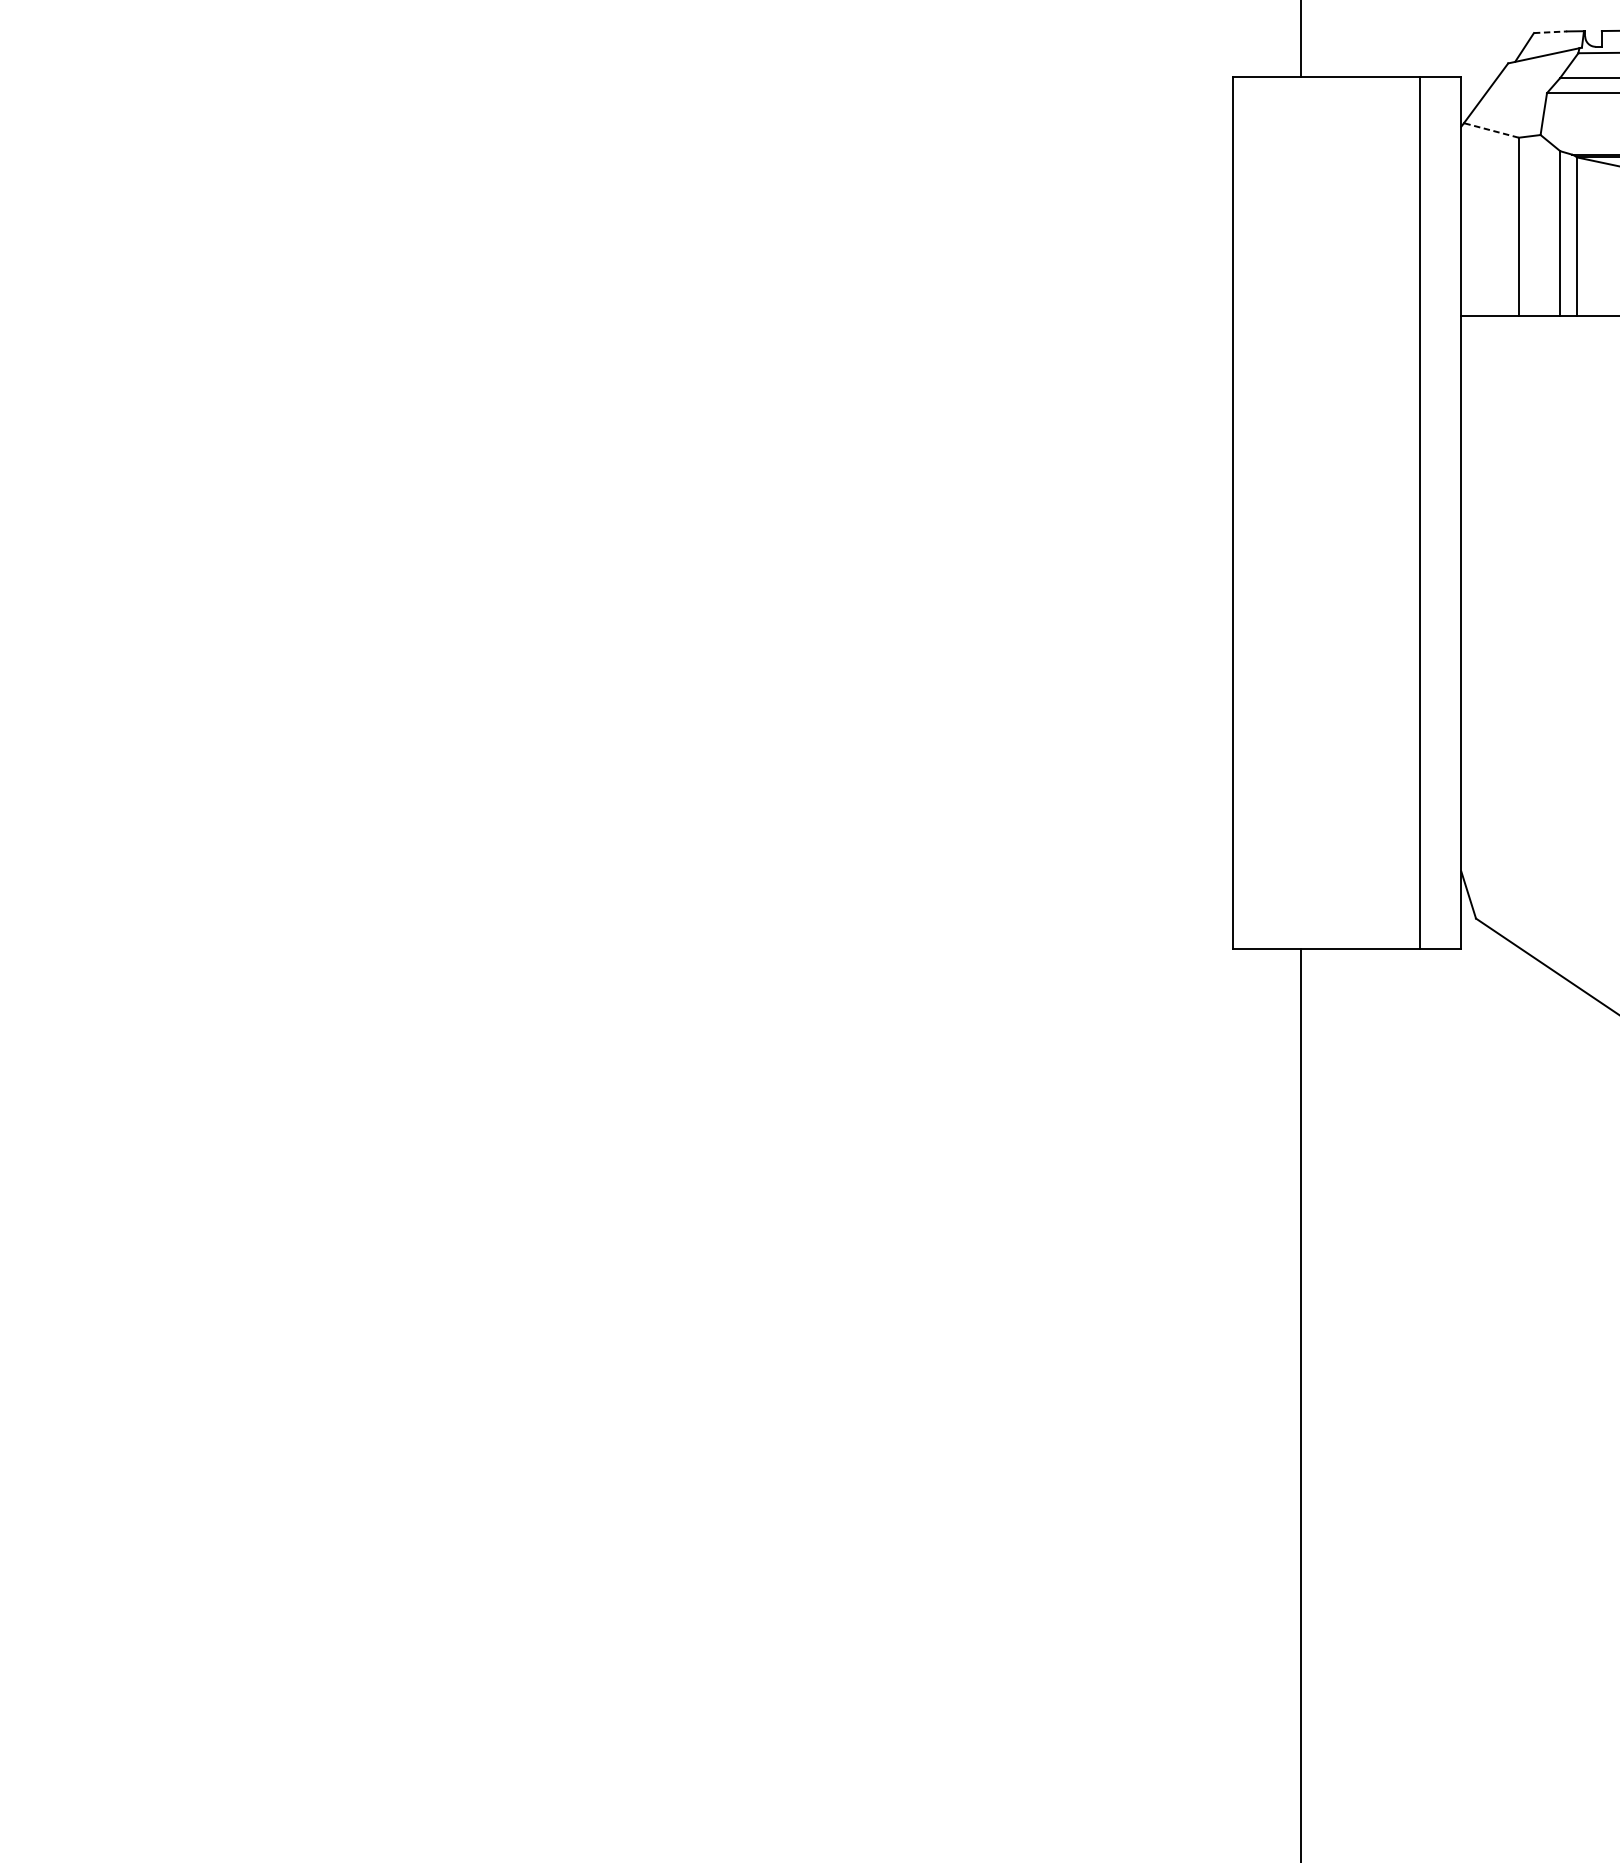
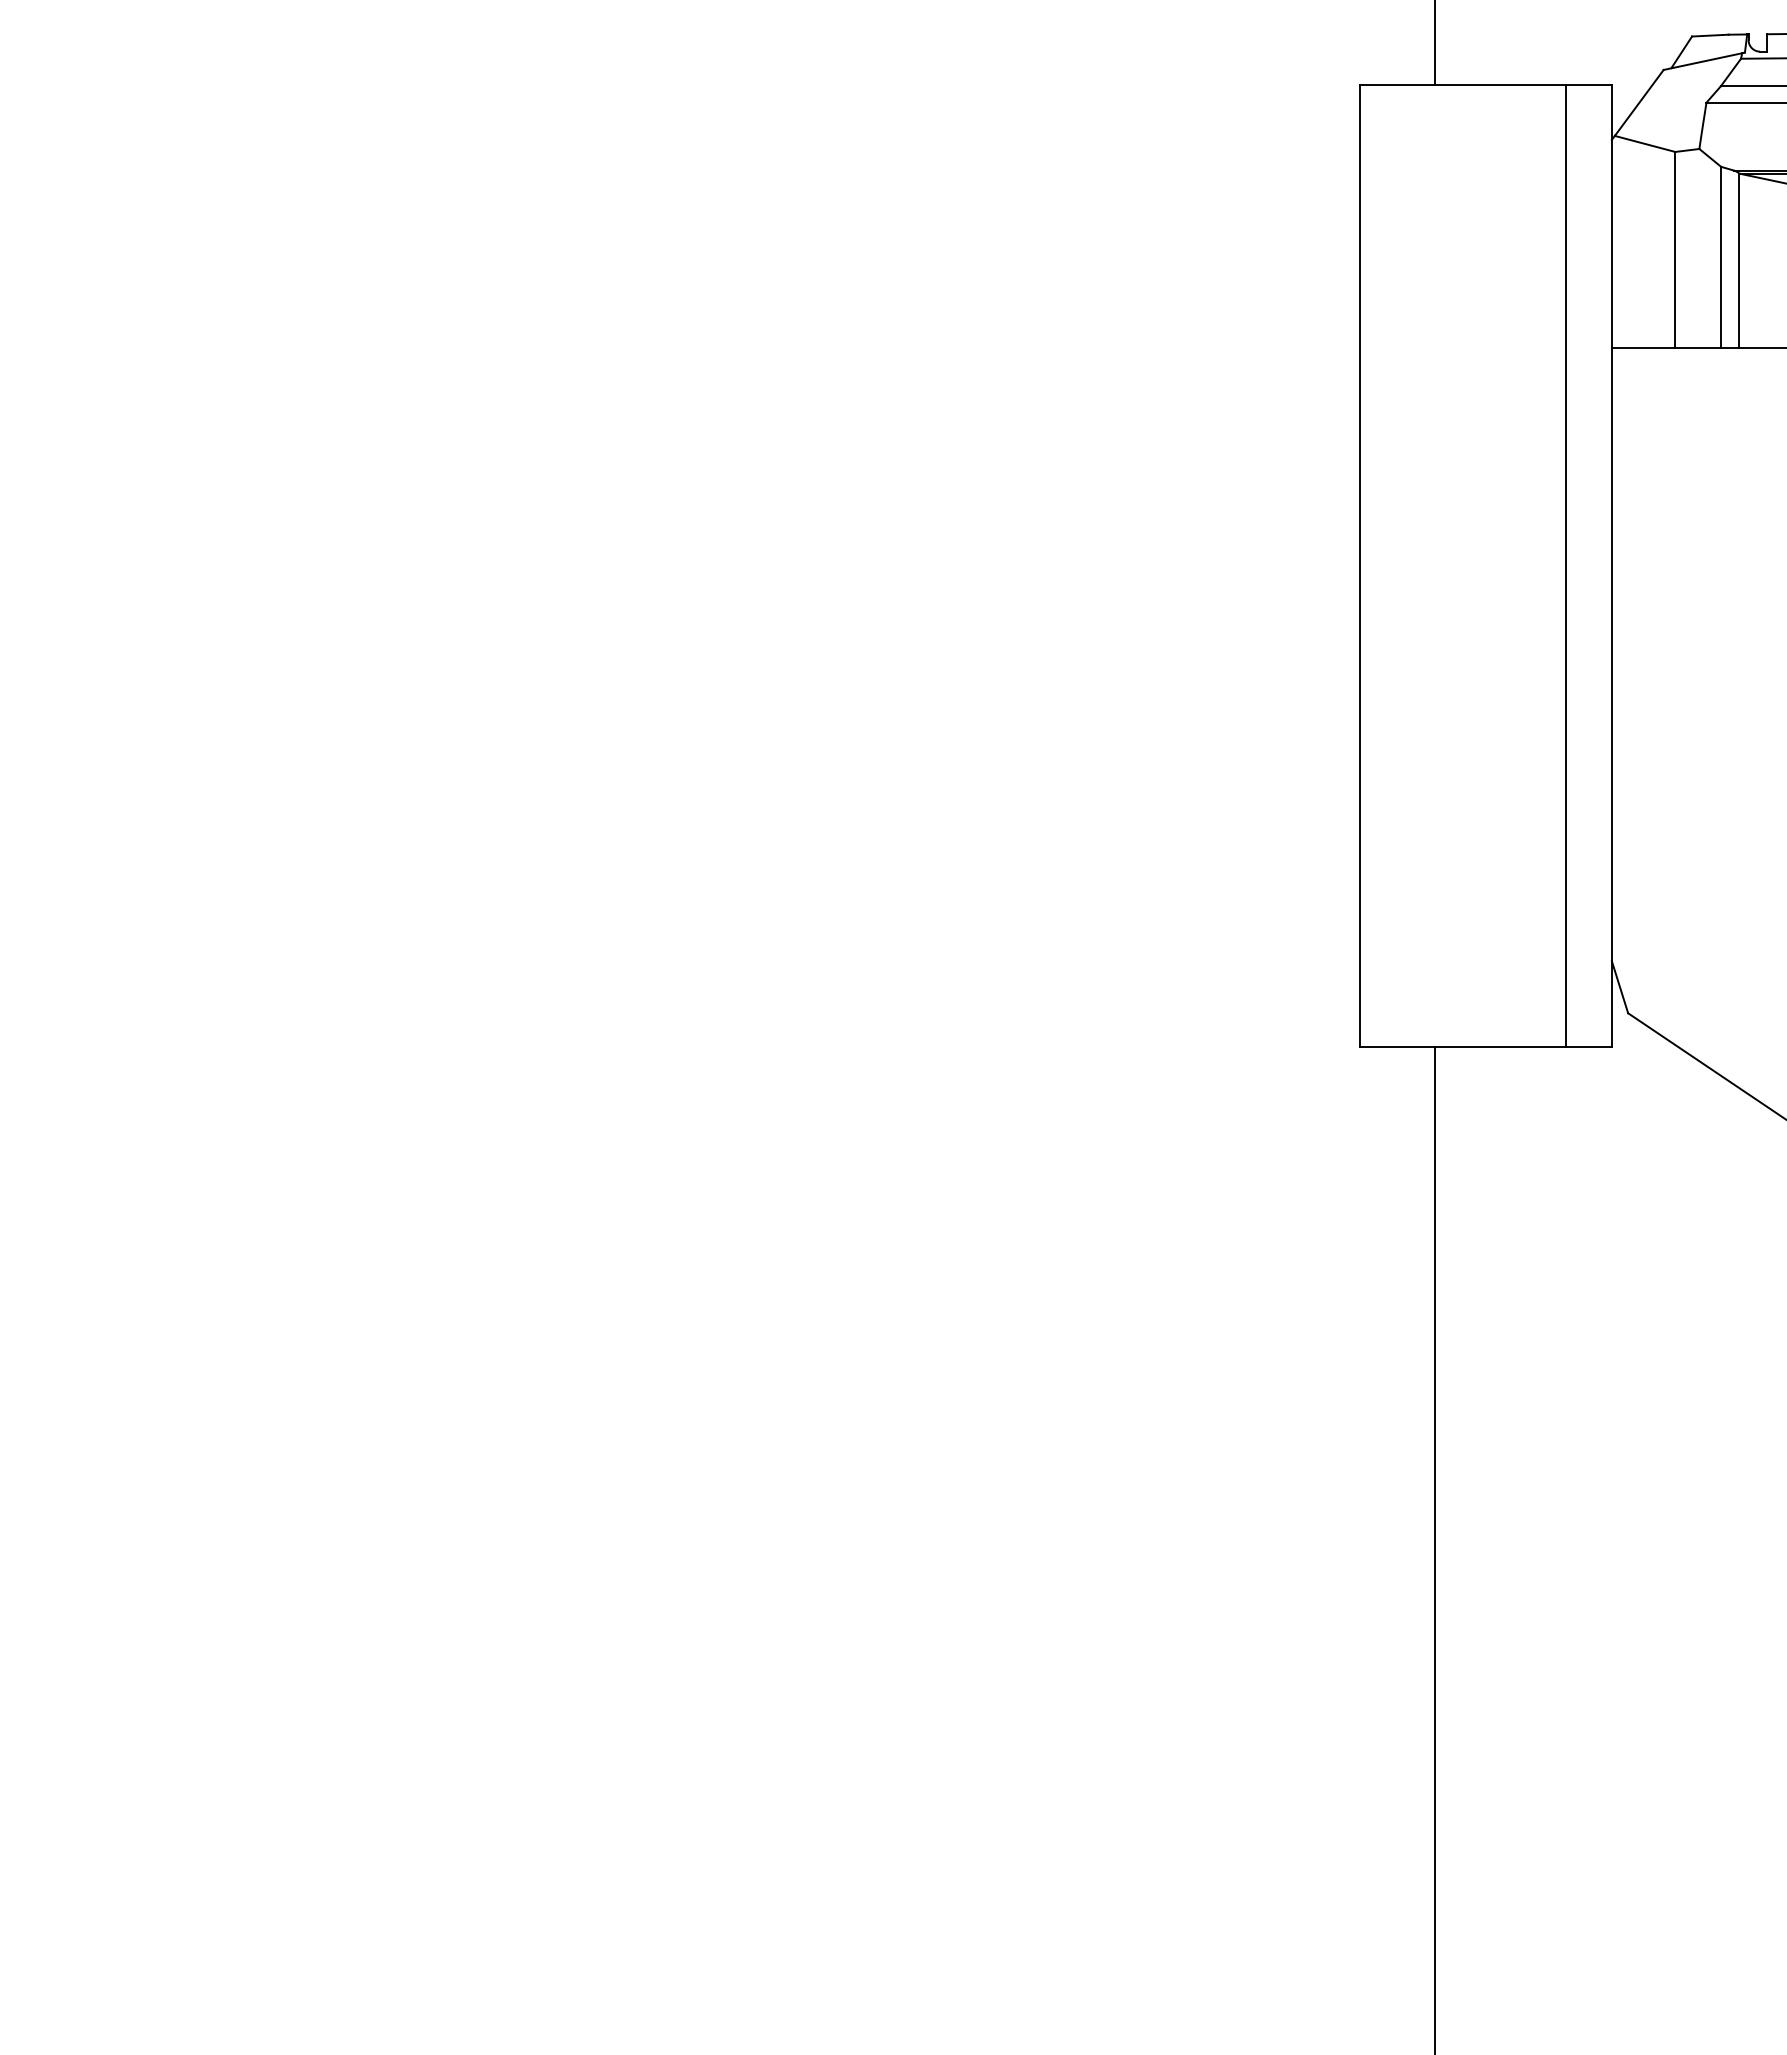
line: (1550, 32) -> (1710, 35), dashed -> solid
line: (1490, 130) -> (1644, 143), dashed -> solid

